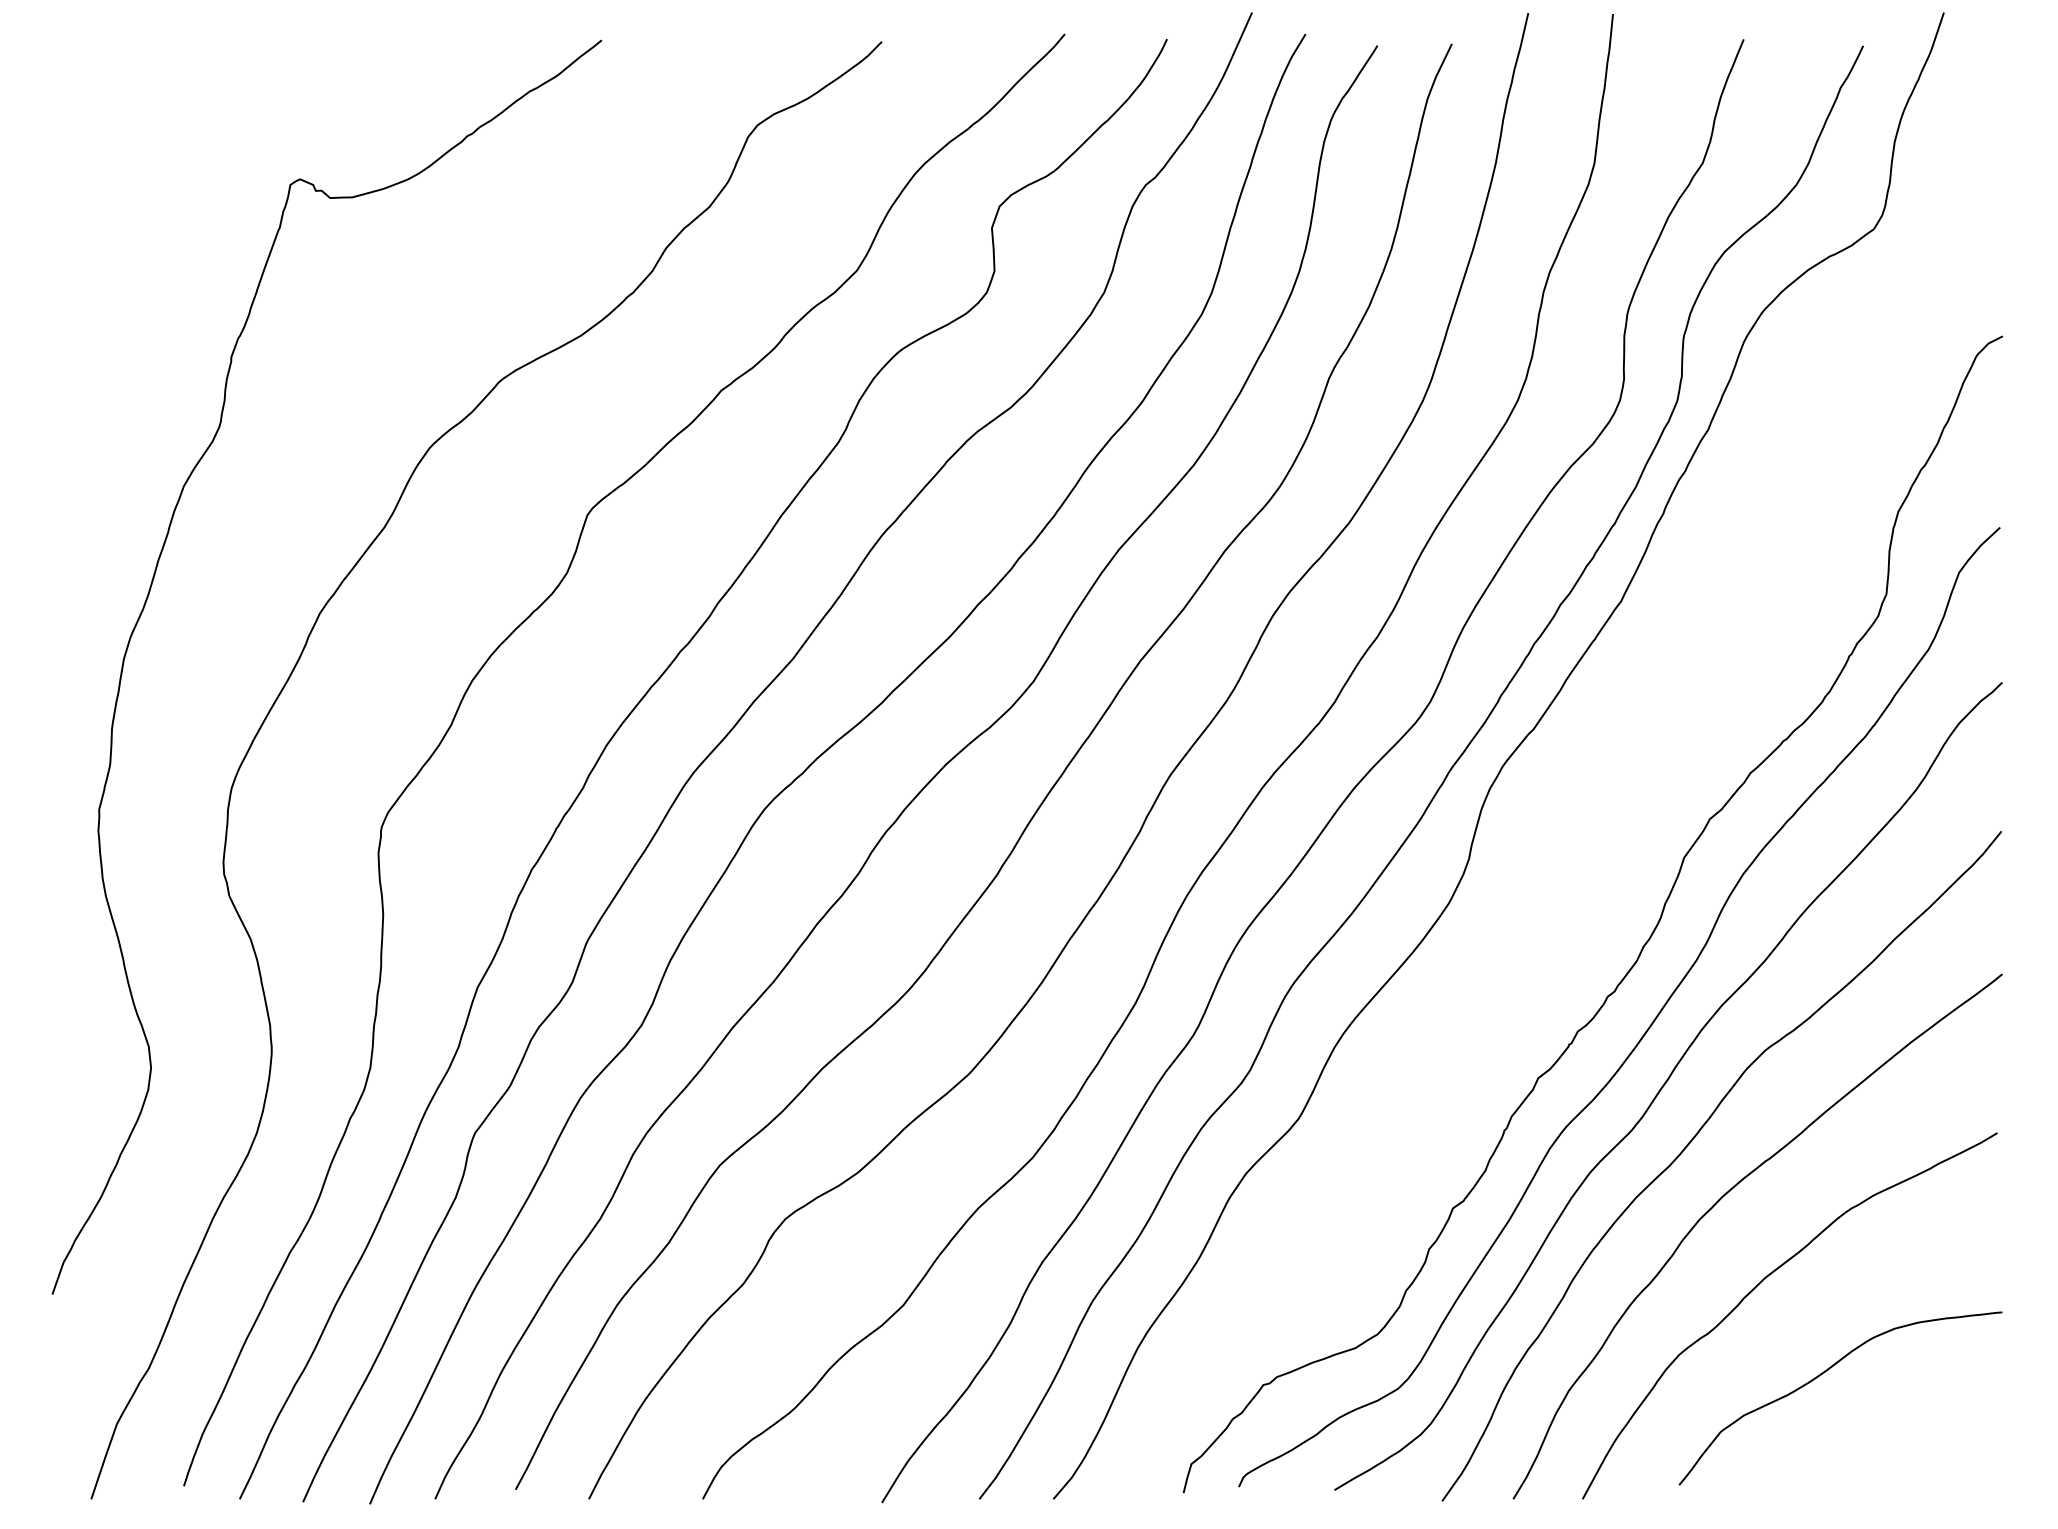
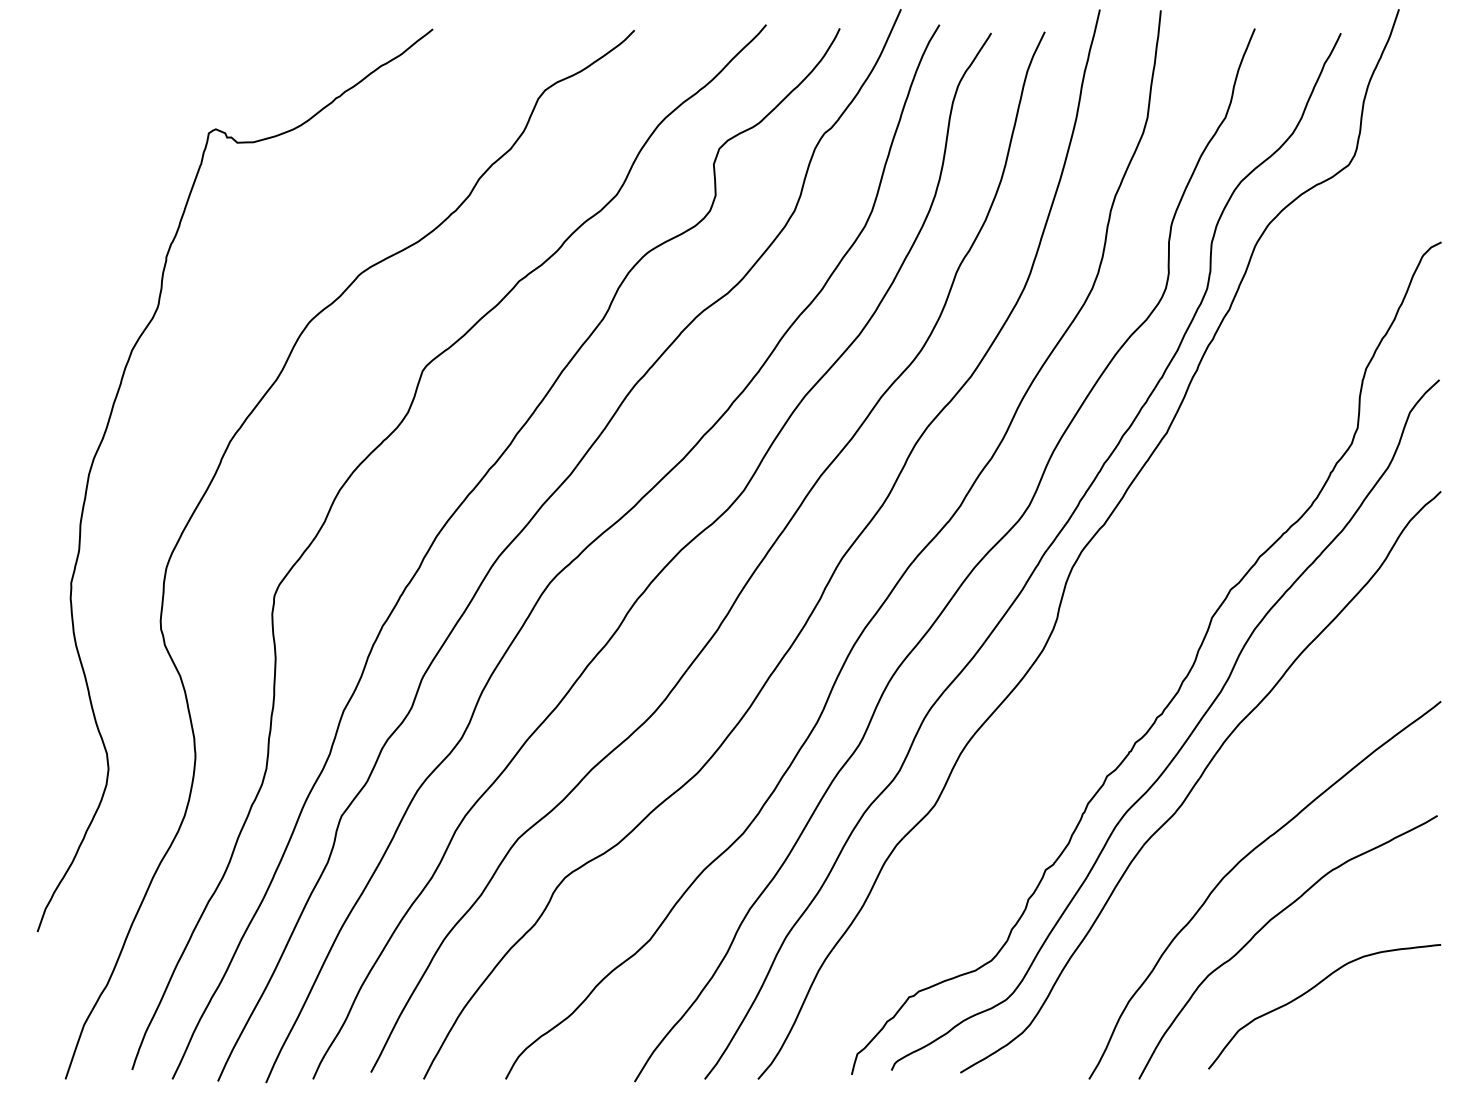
curve: (1691, 1142) -> (1217, 822), removed

